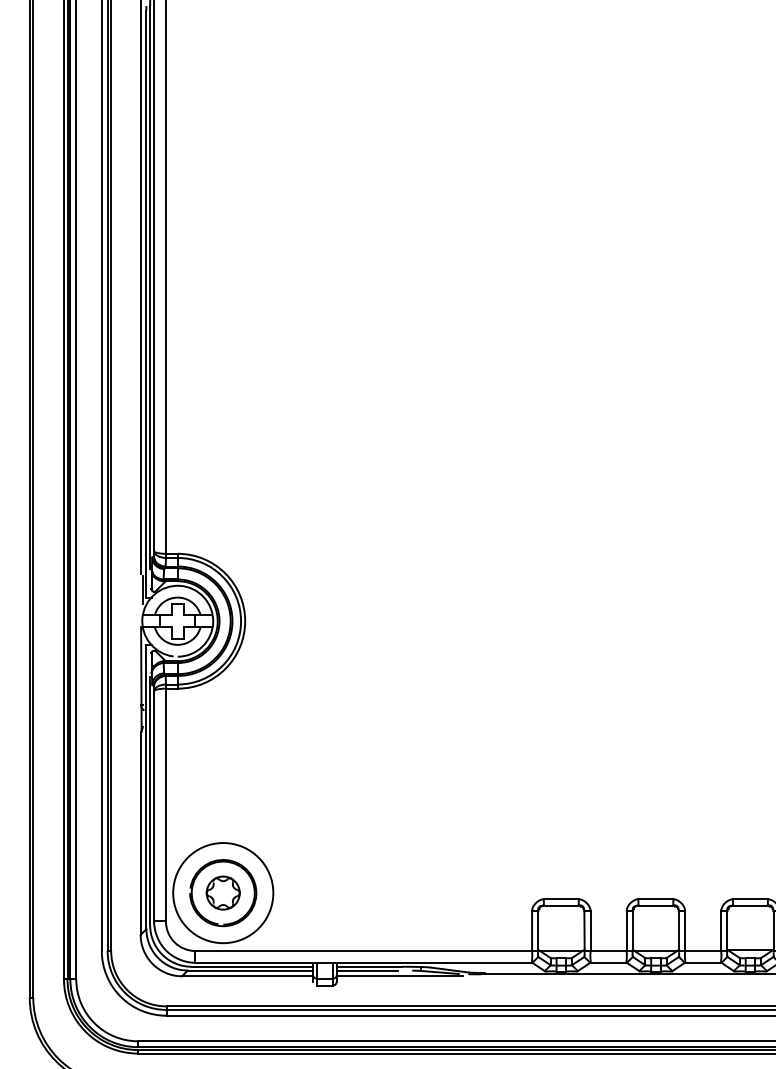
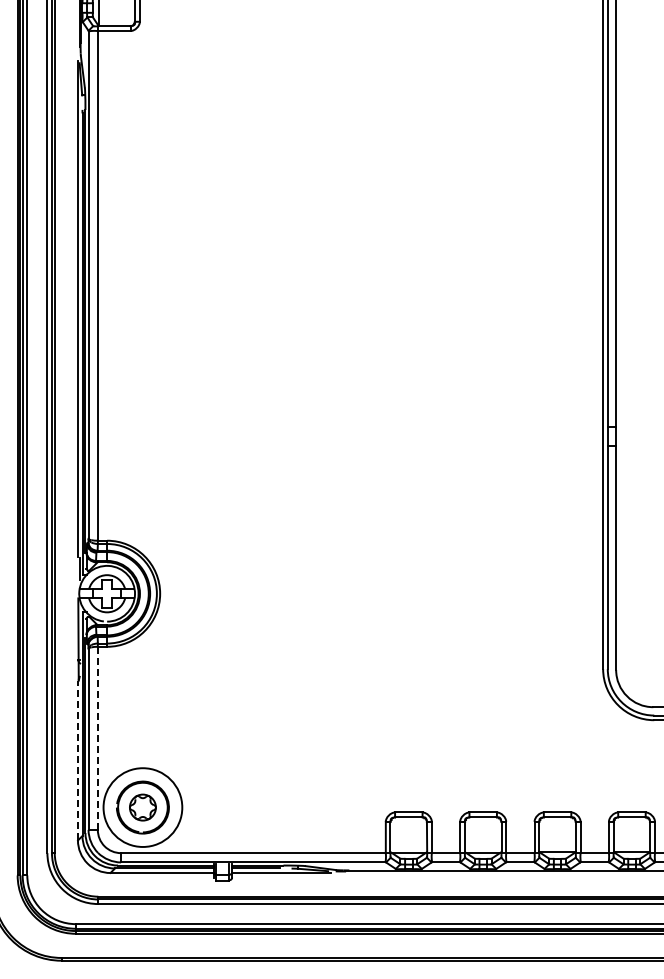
line: (165, 805) -> (97, 738), solid -> dashed
line: (140, 833) -> (77, 760), solid -> dashed

